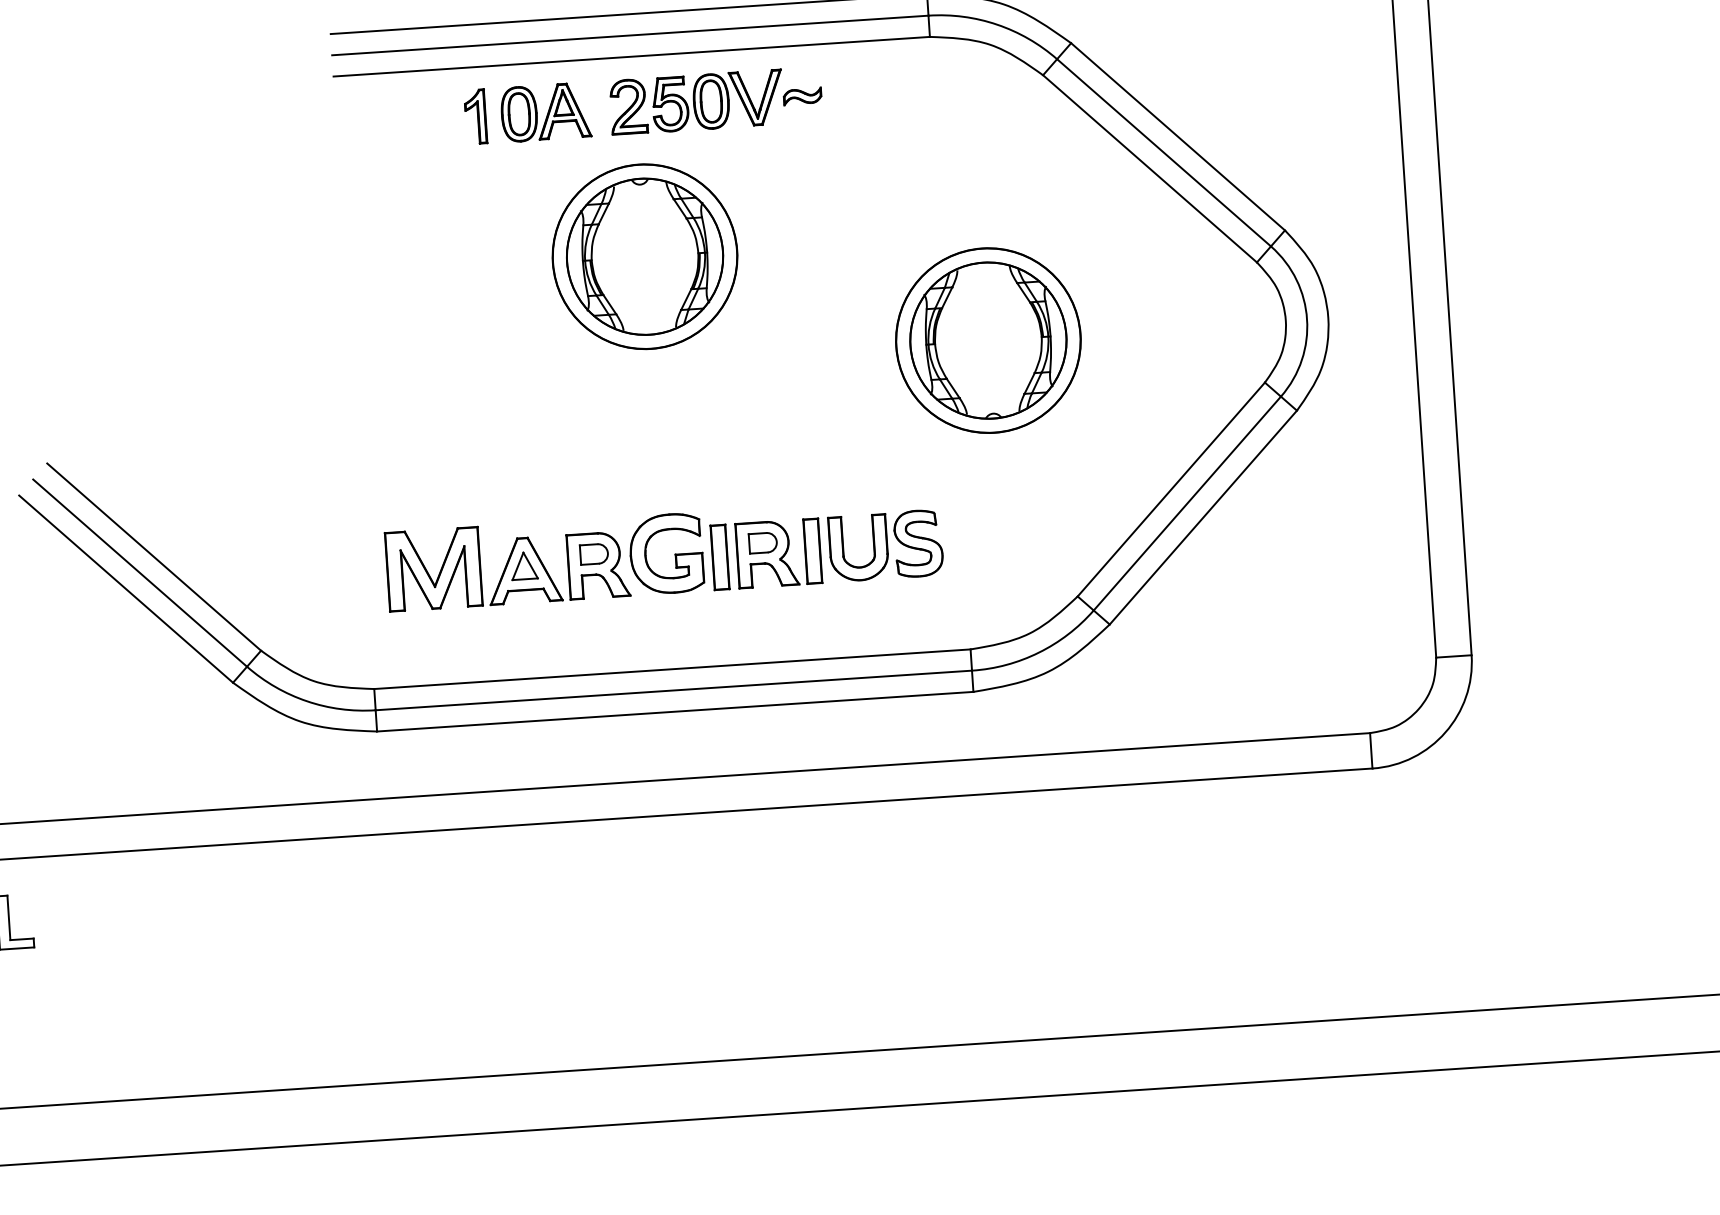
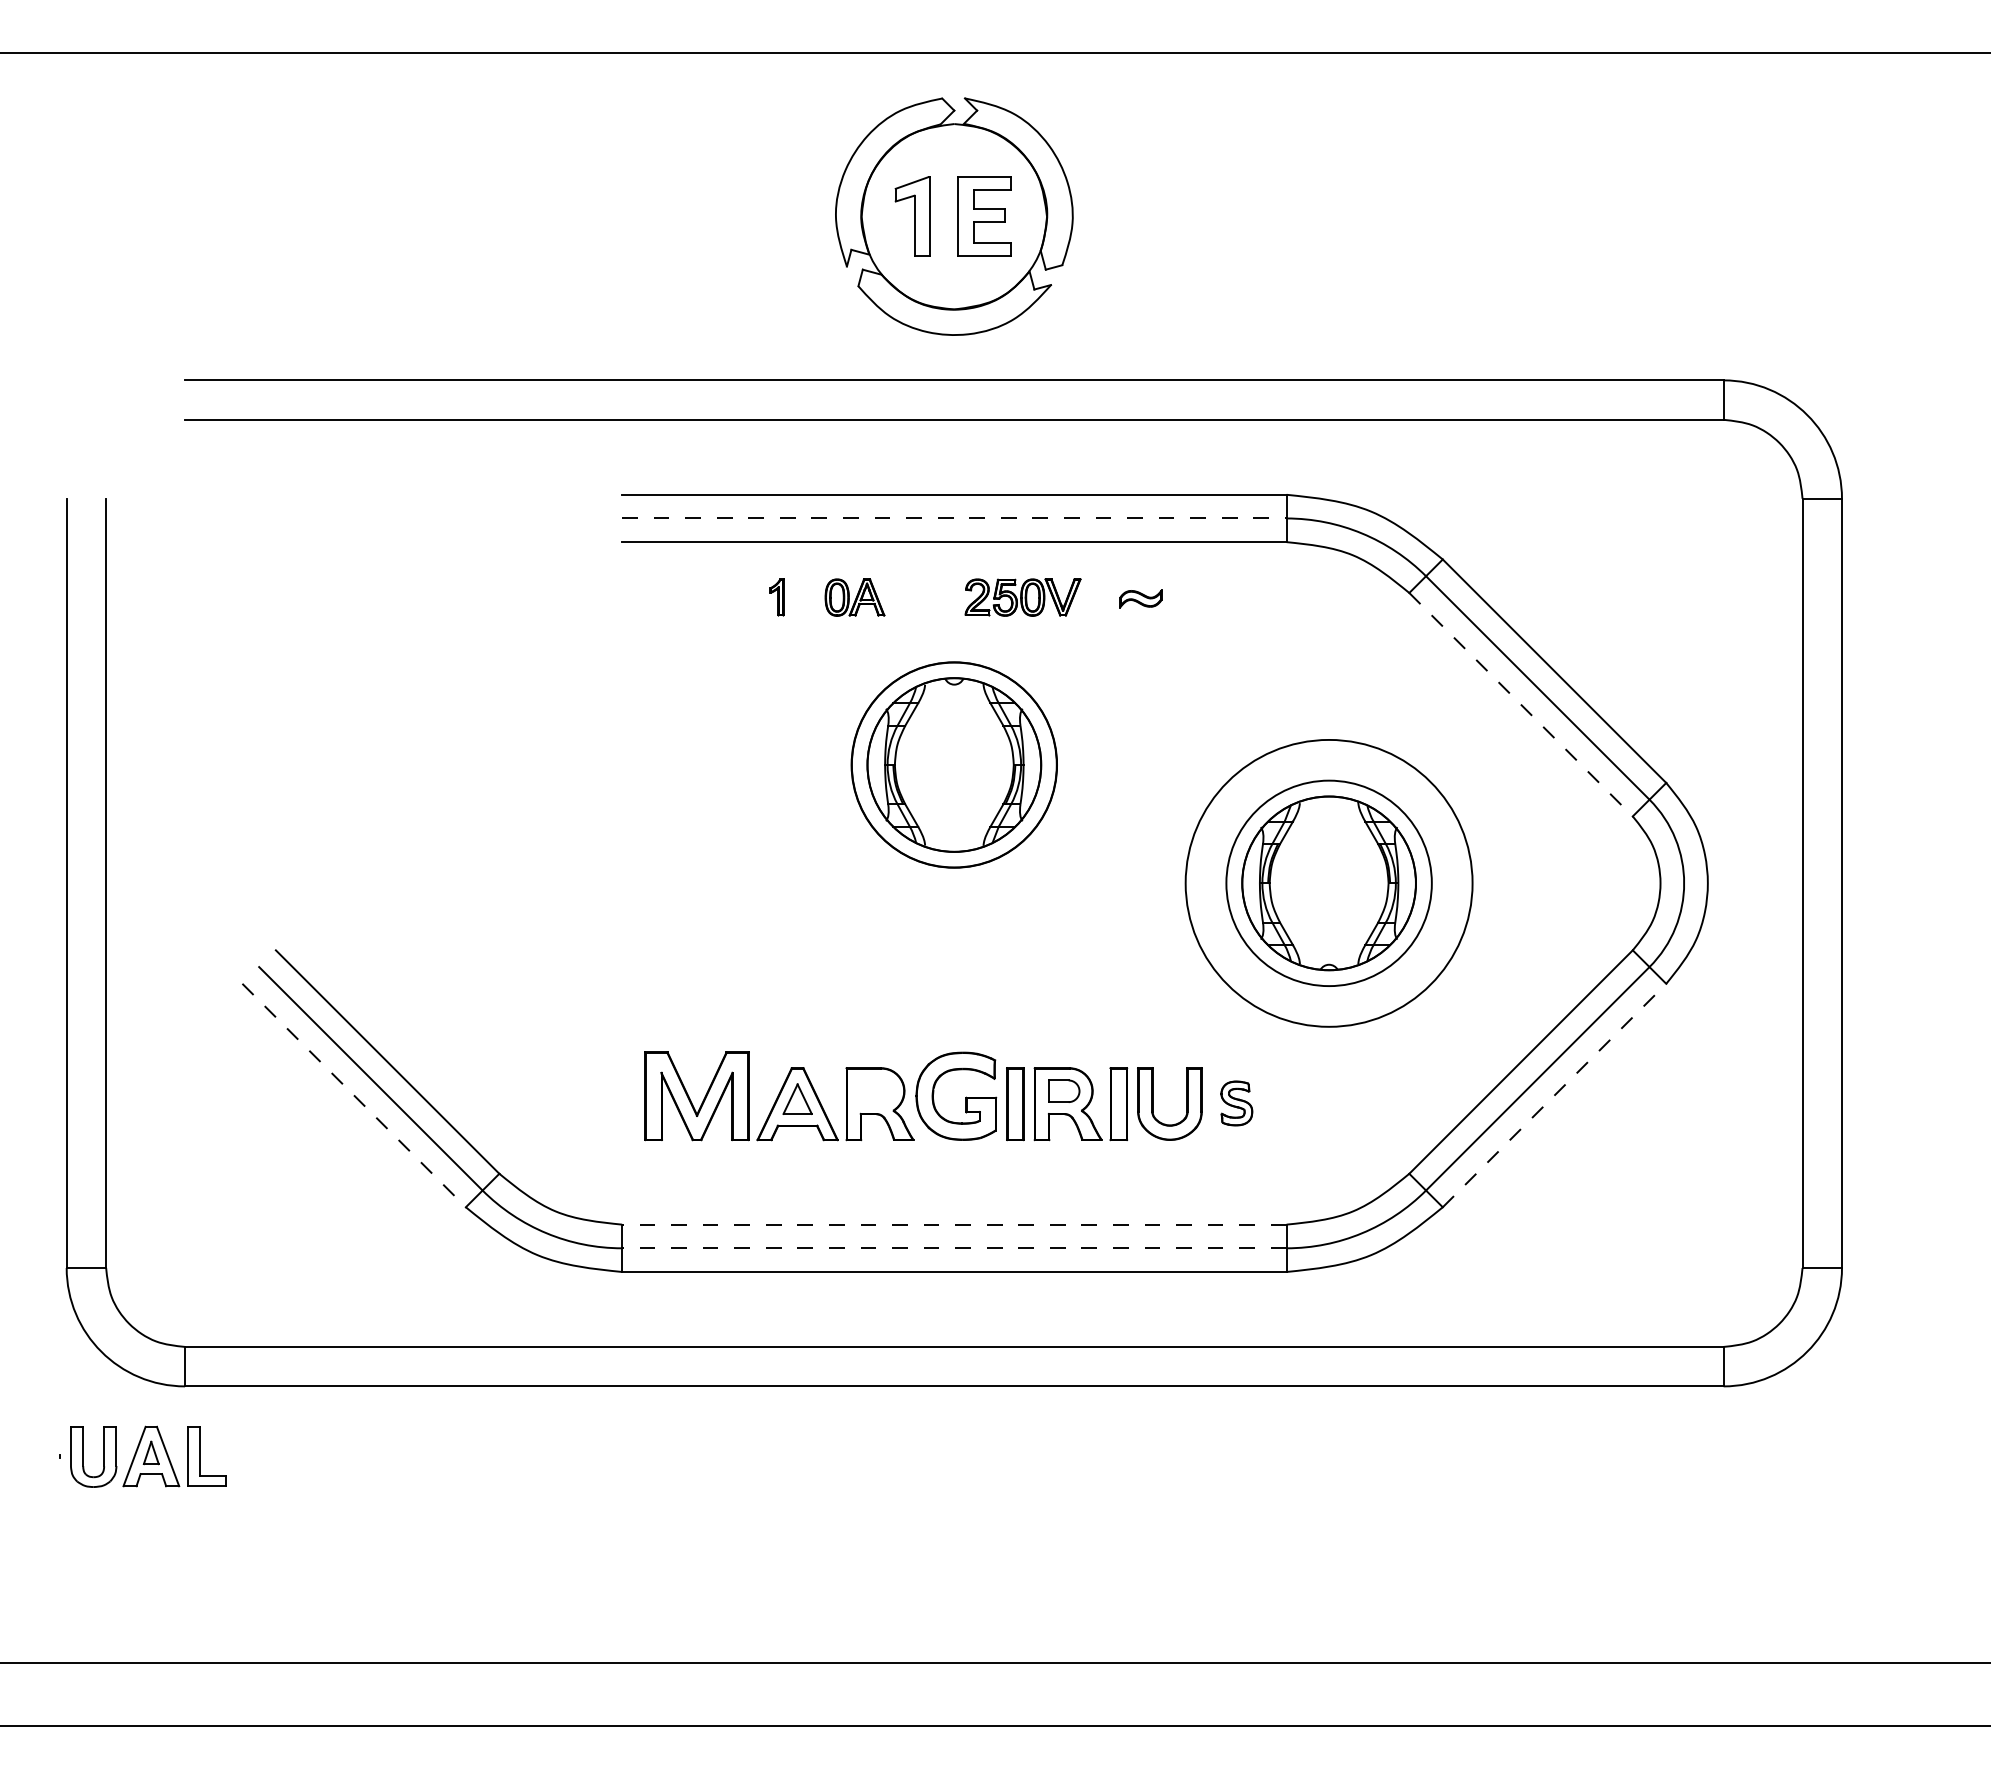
line: (630, 35) -> (954, 518), solid -> dashed
part: (696, 102) -> (1022, 597), size x0.6
part: (545, 112) -> (854, 597), size x0.6
part: (475, 117) -> (776, 597), size x0.6
line: (1150, 169) -> (1521, 705), solid -> dashed
circle: (987, 339) -> (1328, 882), size x1.4
line: (1203, 517) -> (1554, 1095), solid -> dashed
part: (918, 543) -> (1236, 1103), size x0.6
part: (594, 553) -> (876, 1090), removed
line: (126, 589) -> (354, 1095), solid -> dashed
line: (671, 669) -> (953, 1224), solid -> dashed
line: (673, 690) -> (953, 1248), solid -> dashed

